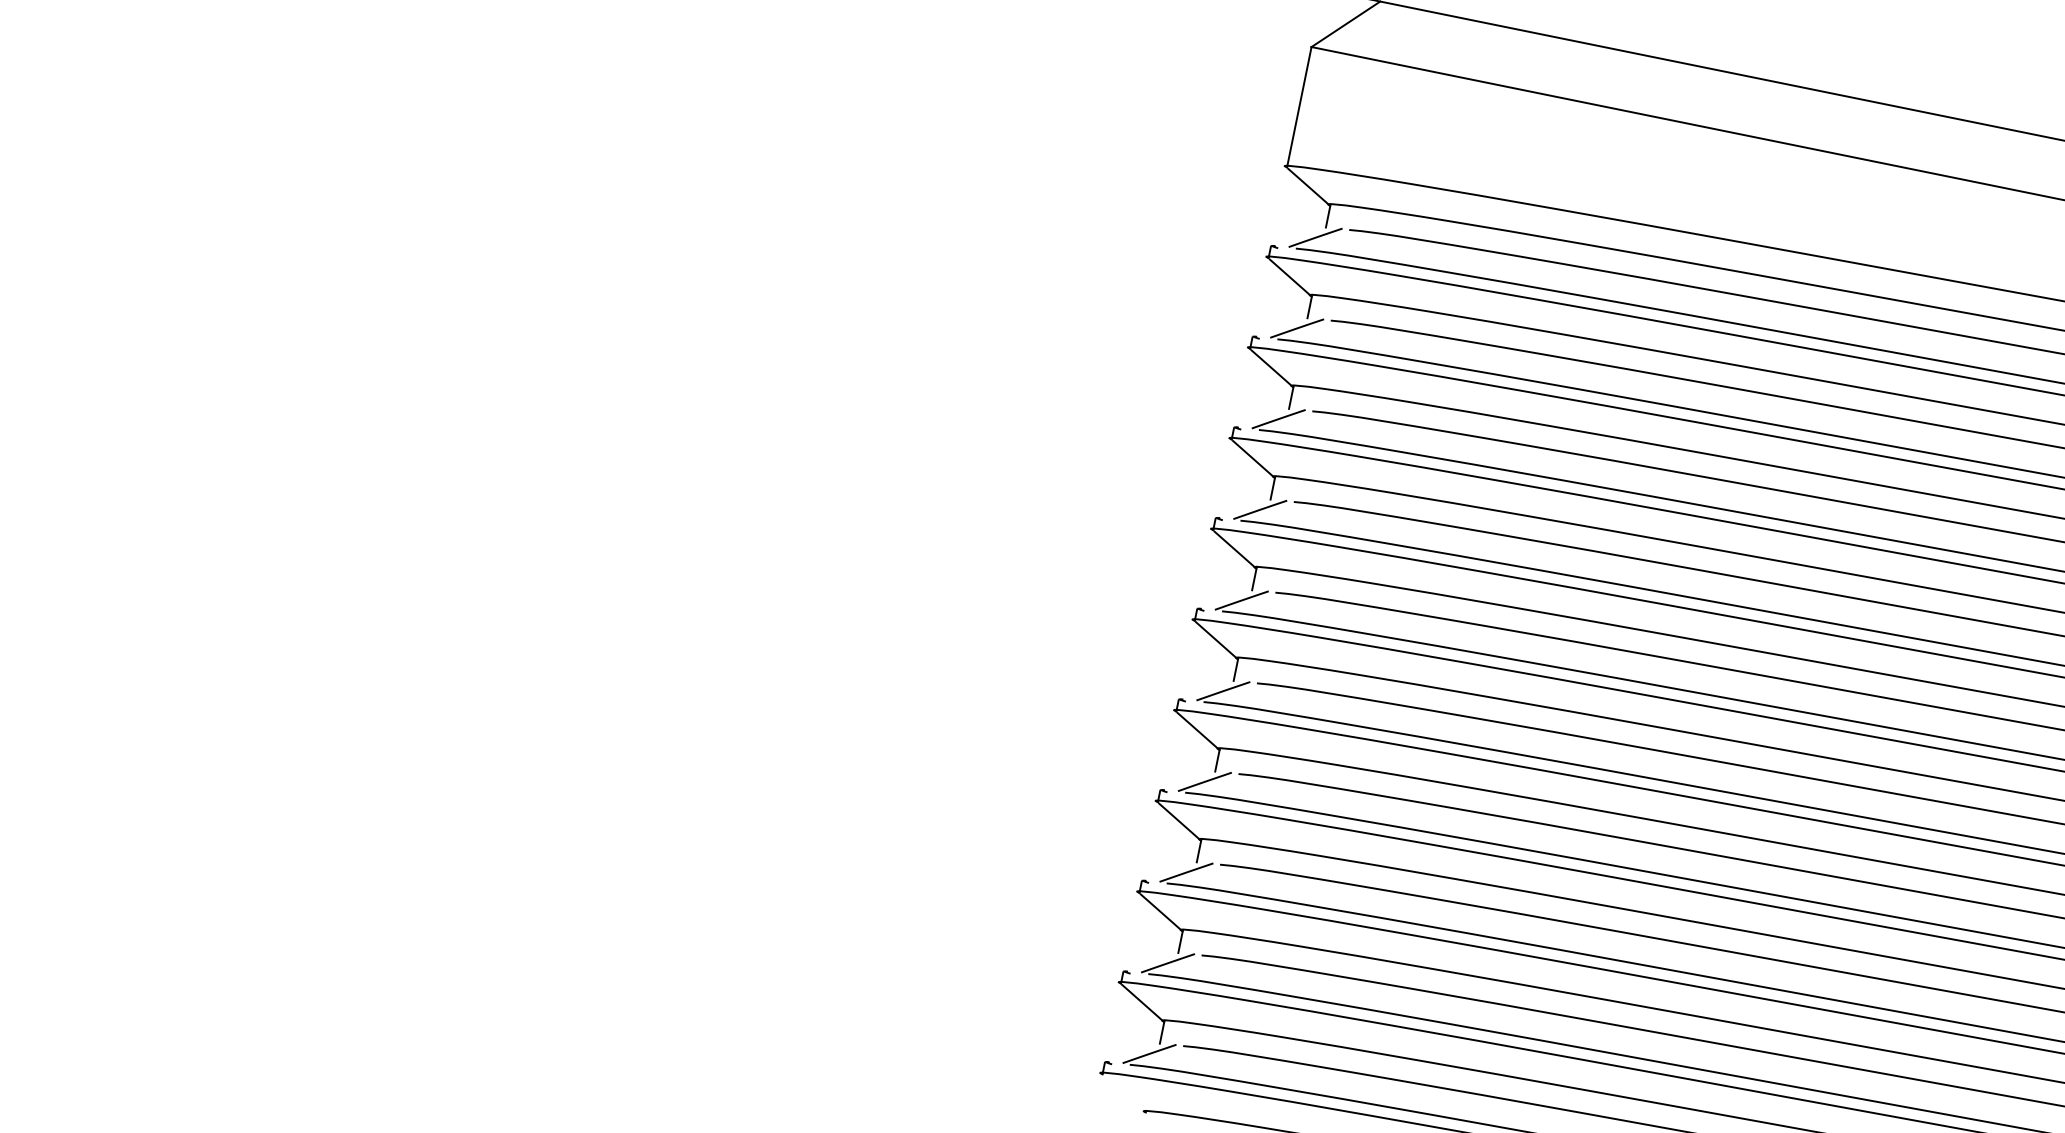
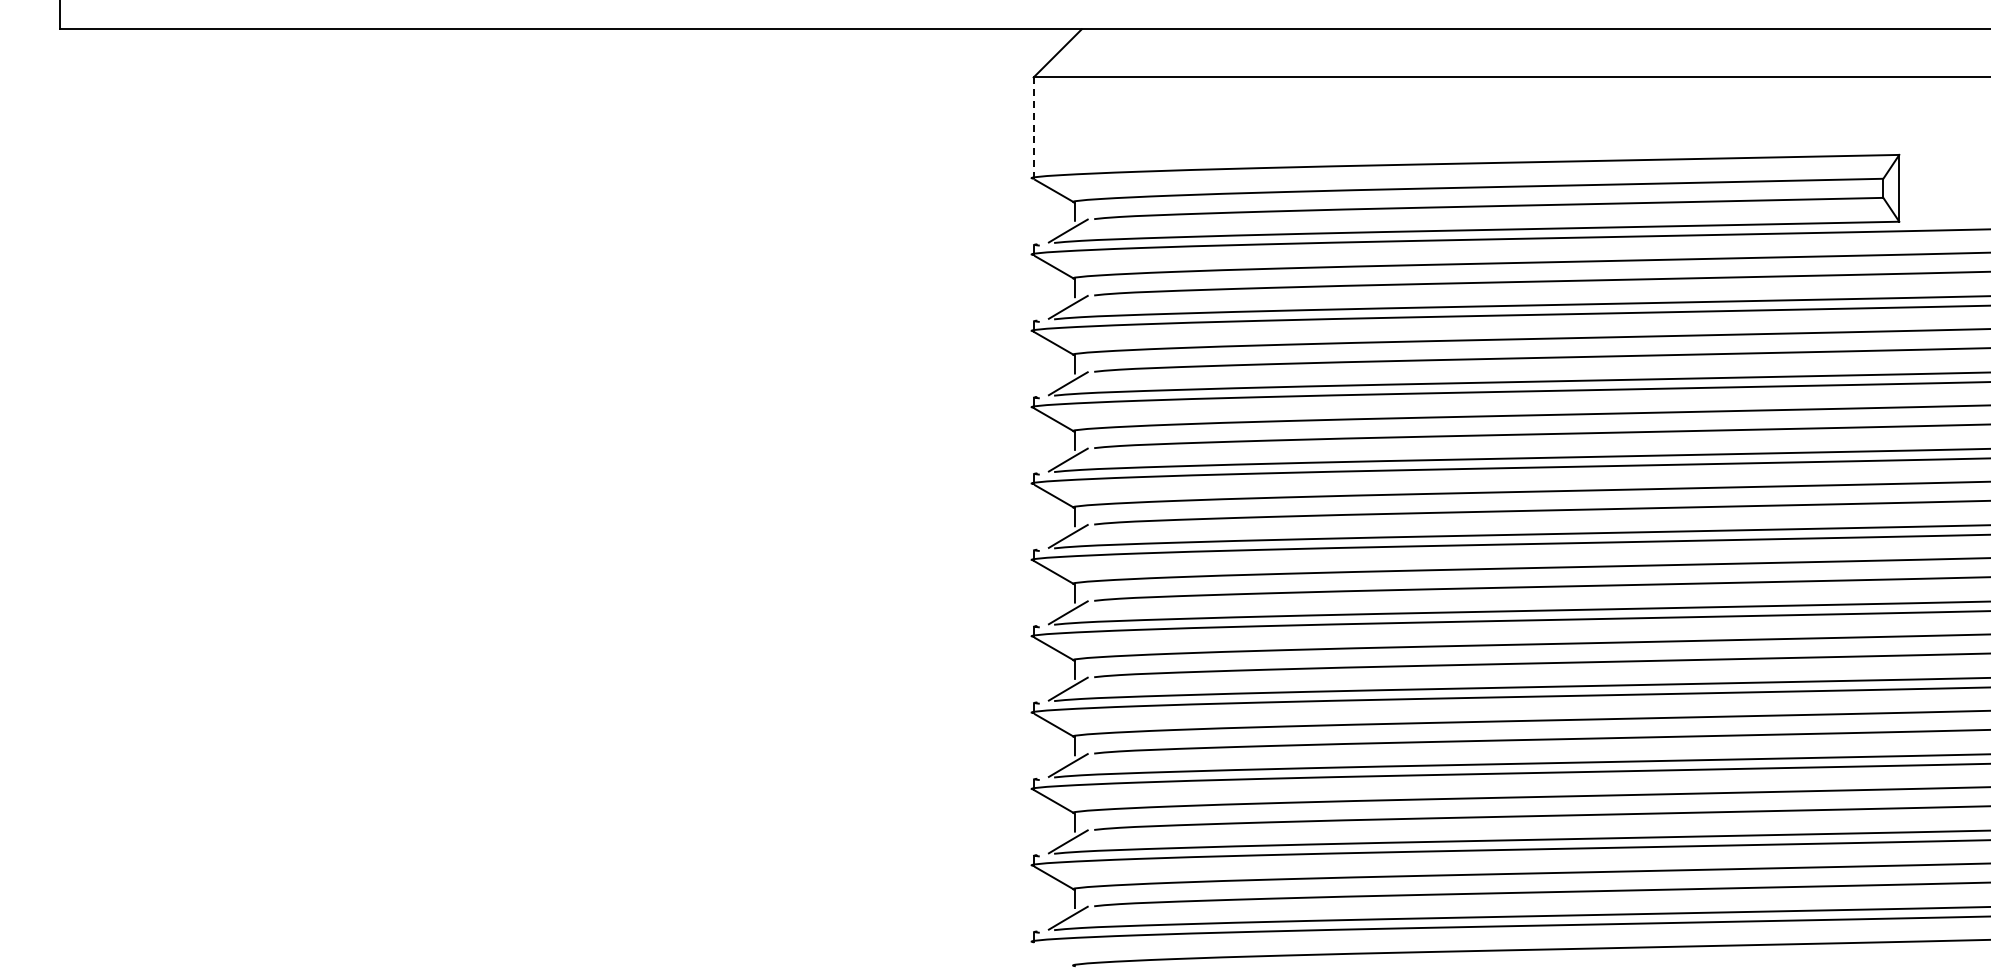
line: (1299, 107) -> (1033, 128), solid -> dashed

